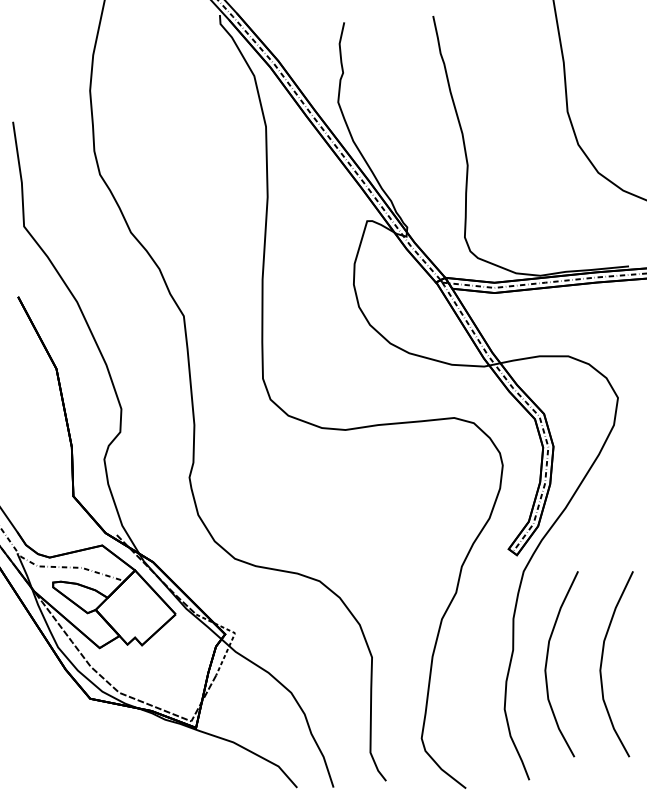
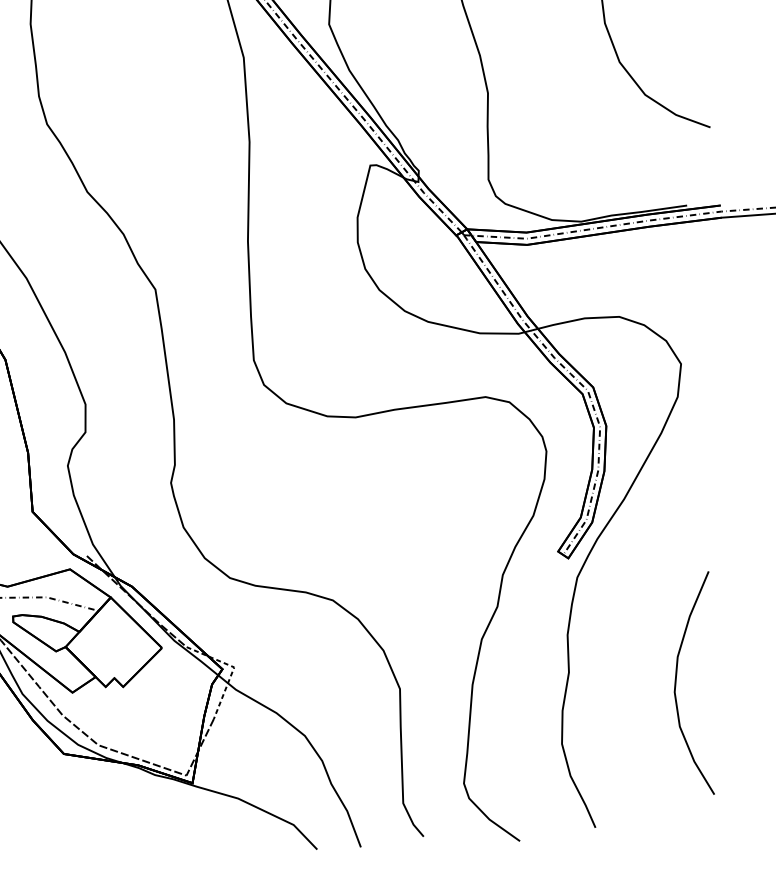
curve: (547, 663) -> (610, 686), removed

